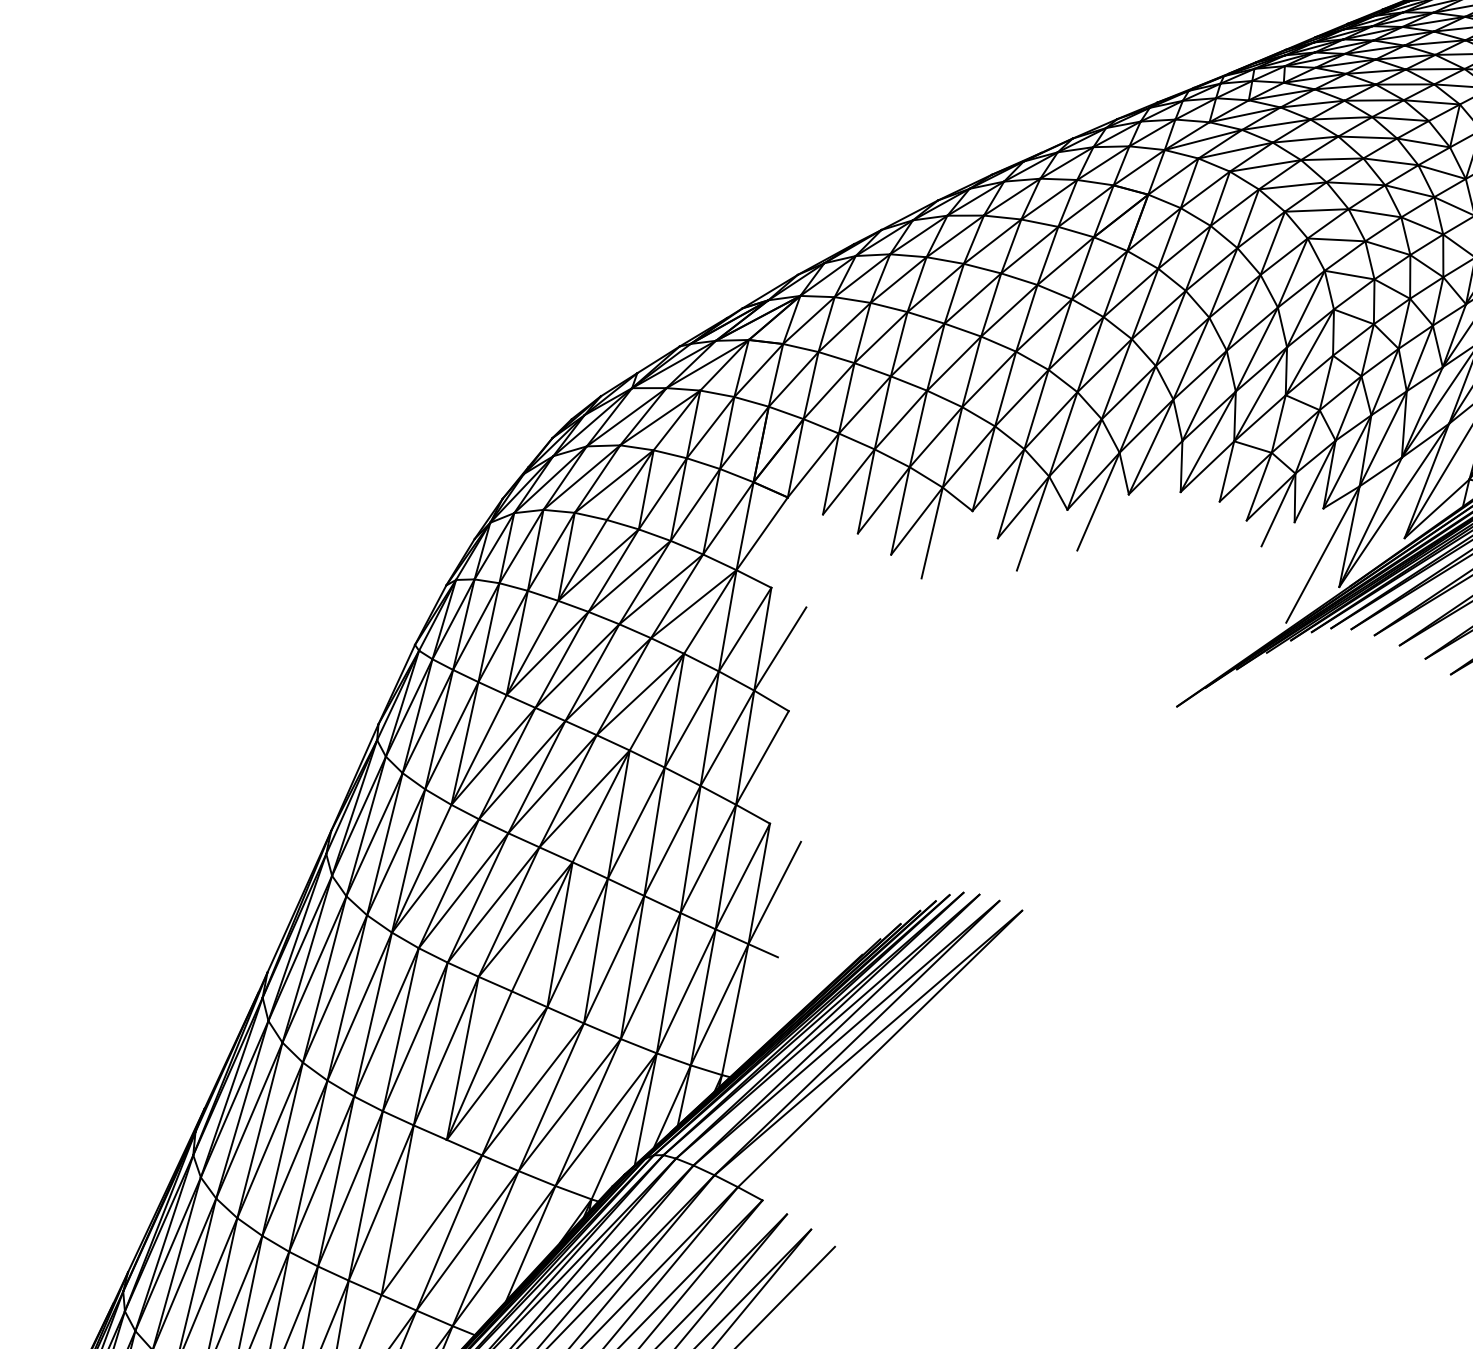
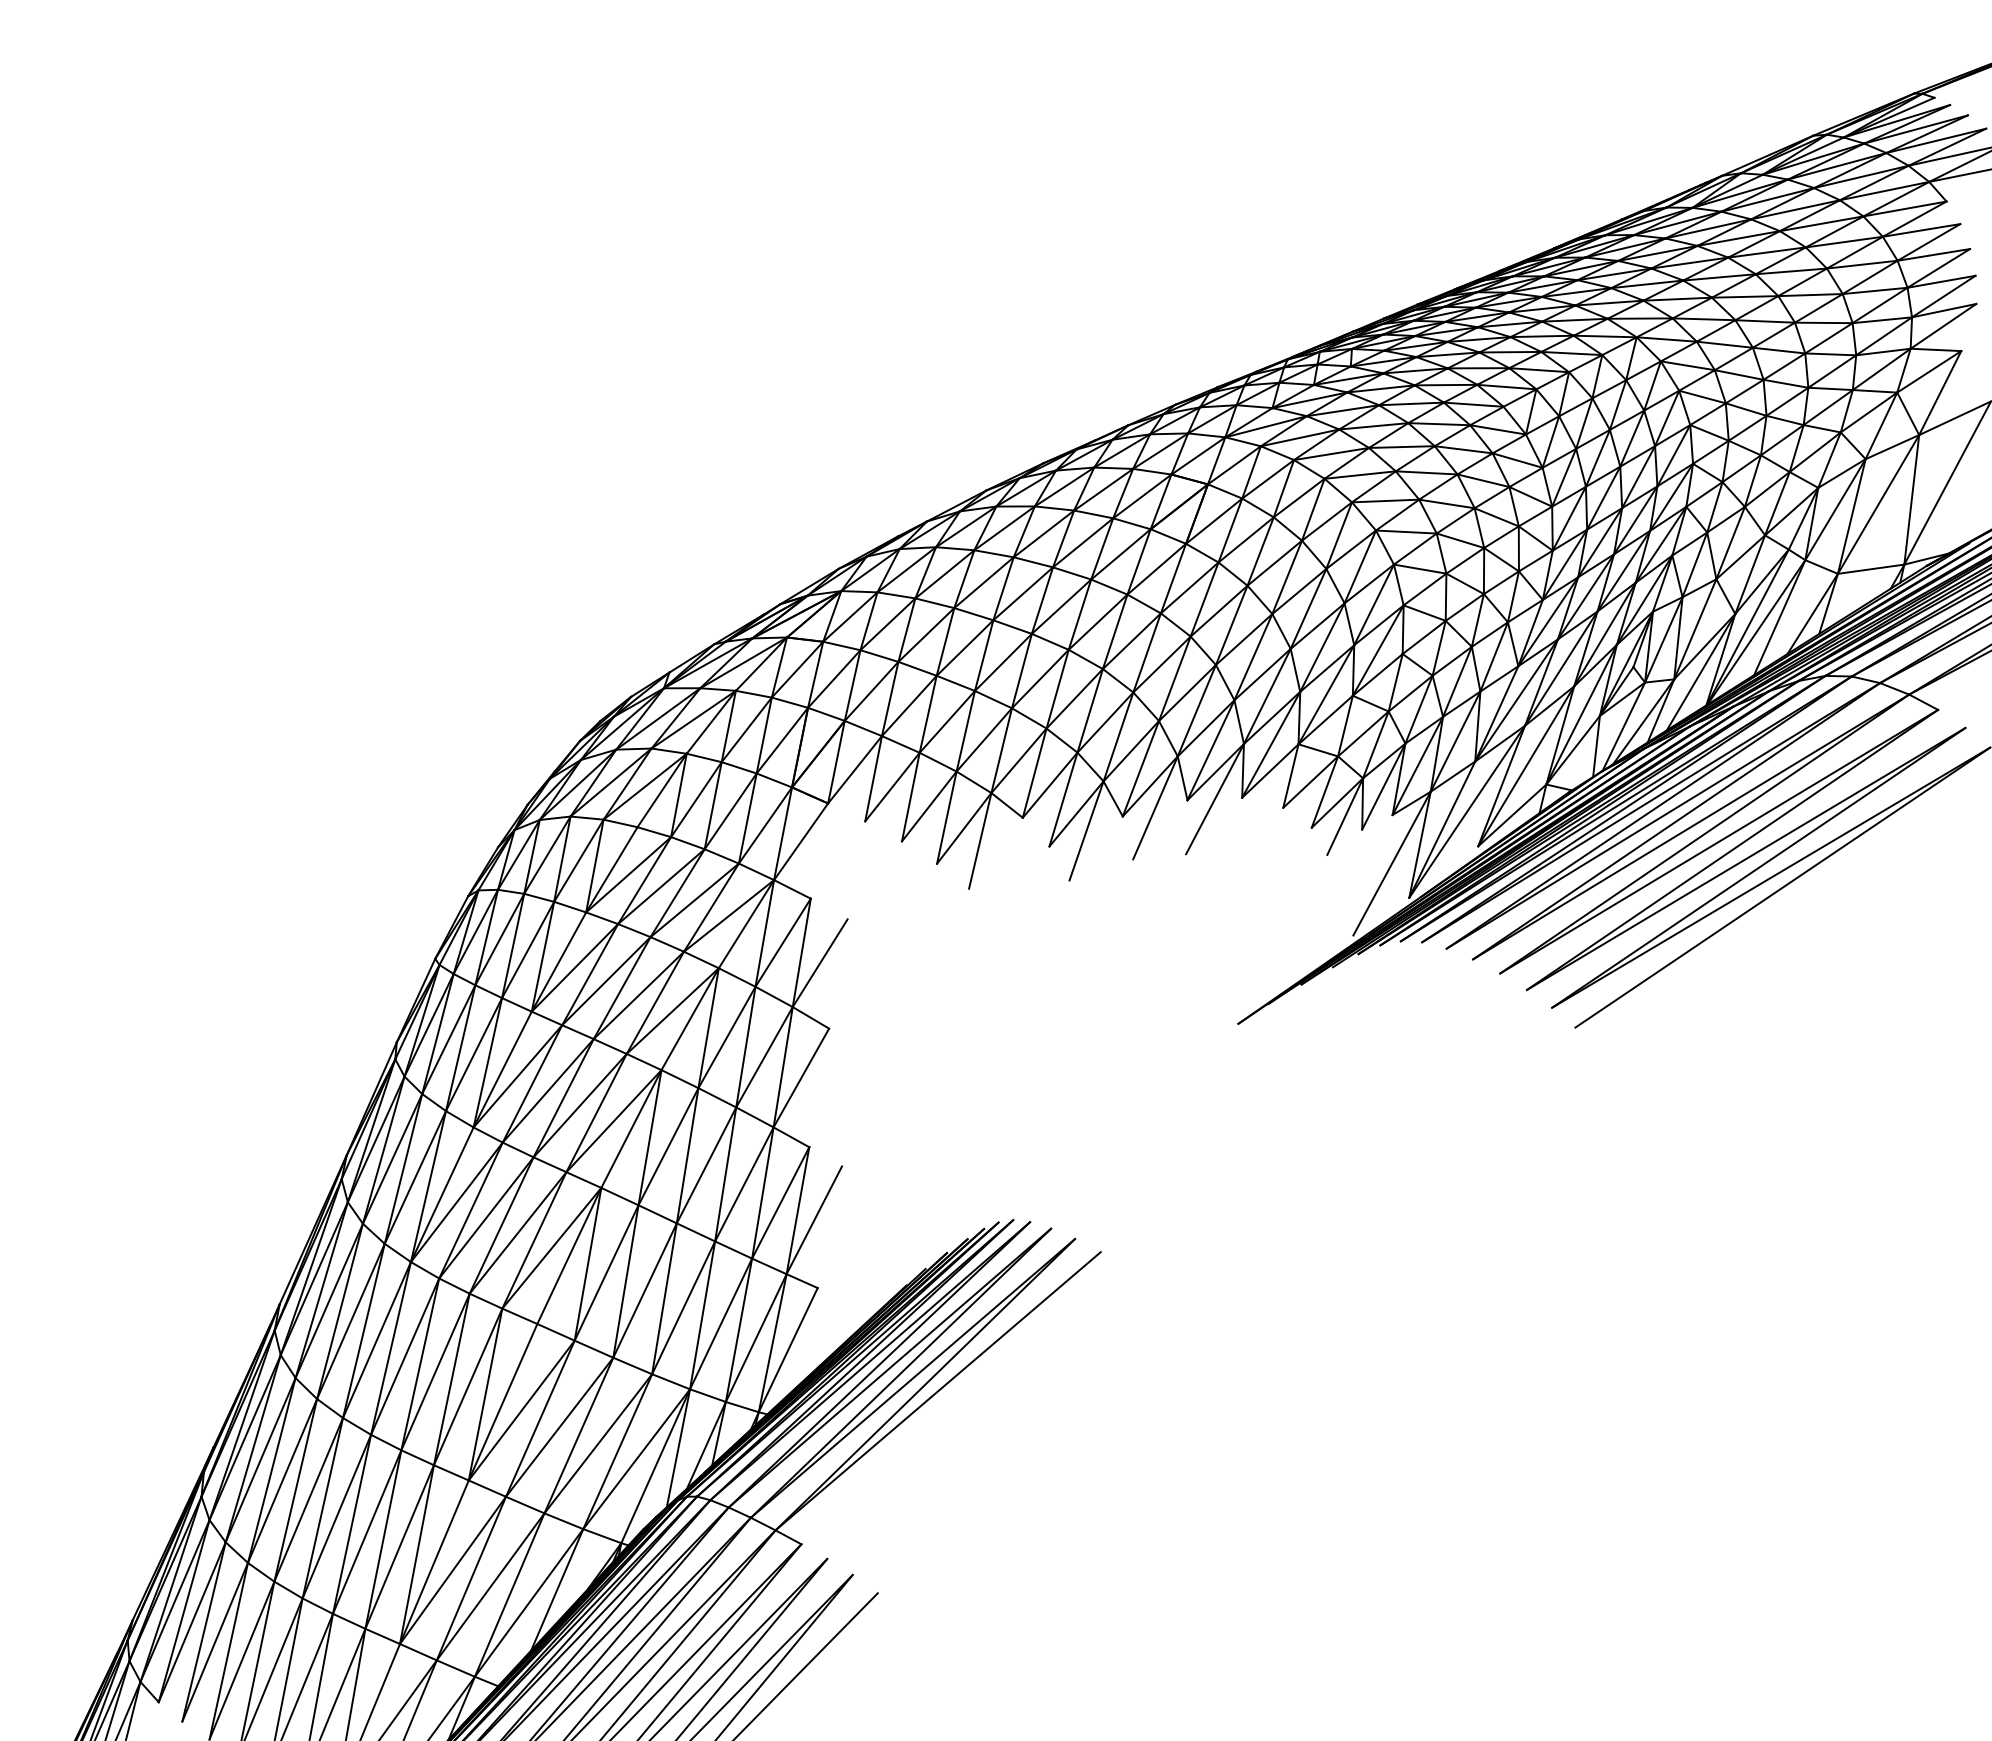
line: (1154, 492) -> (1214, 798), added
line: (749, 1016) -> (787, 1350), added
line: (891, 1055) -> (937, 1391), added
line: (414, 1217) -> (434, 1562), added

